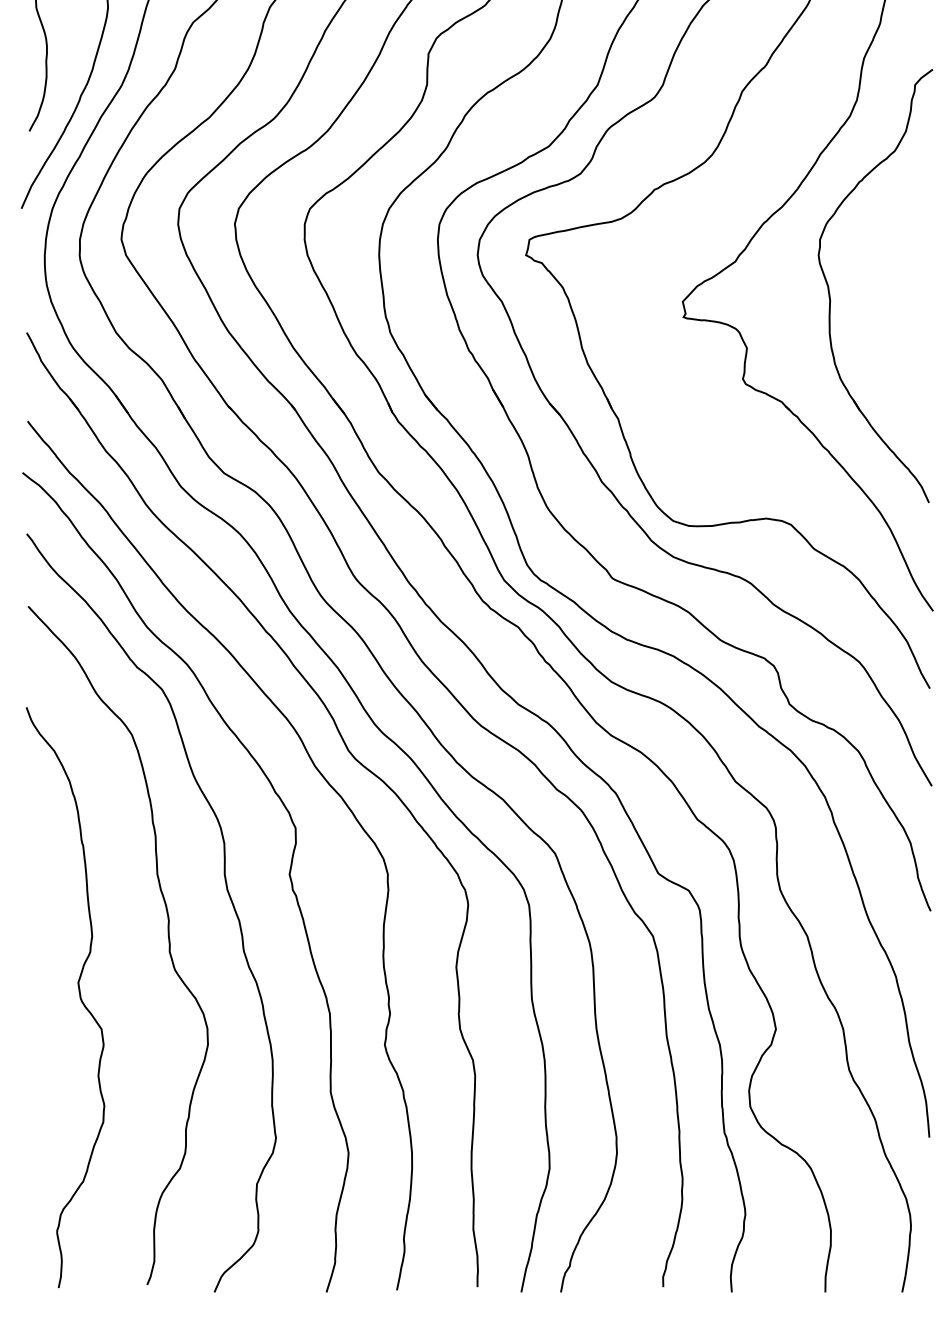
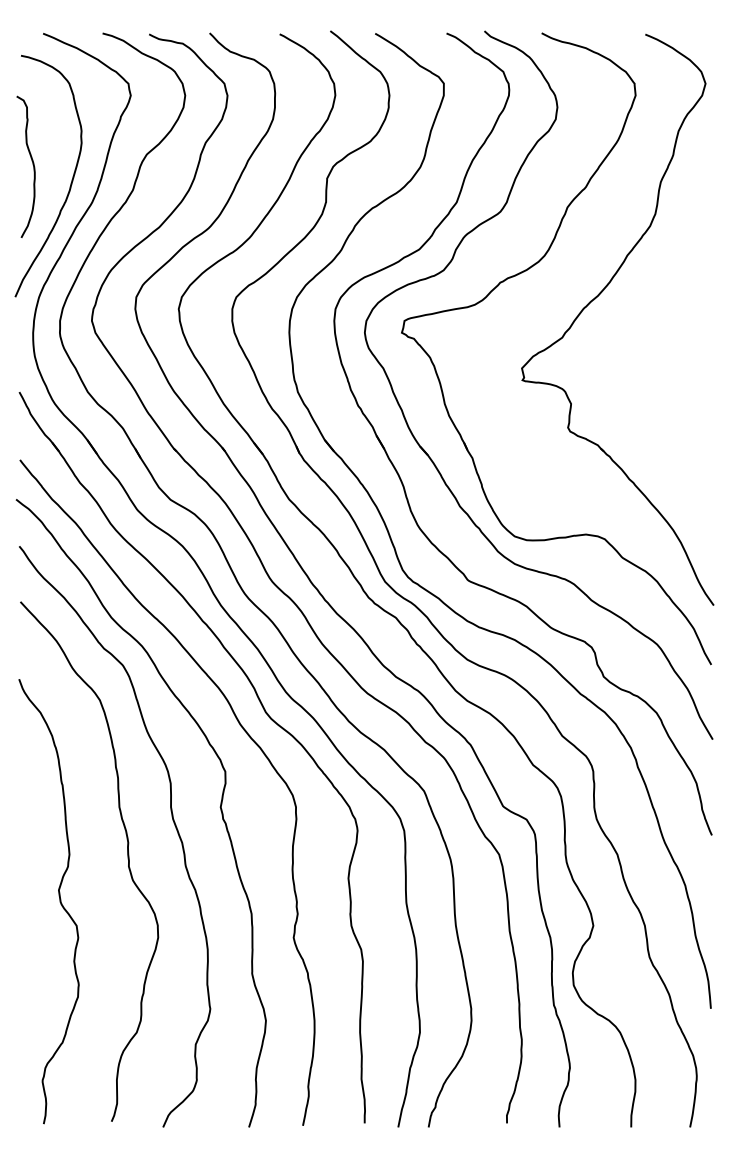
part: (830, 294) -> (635, 362), removed

